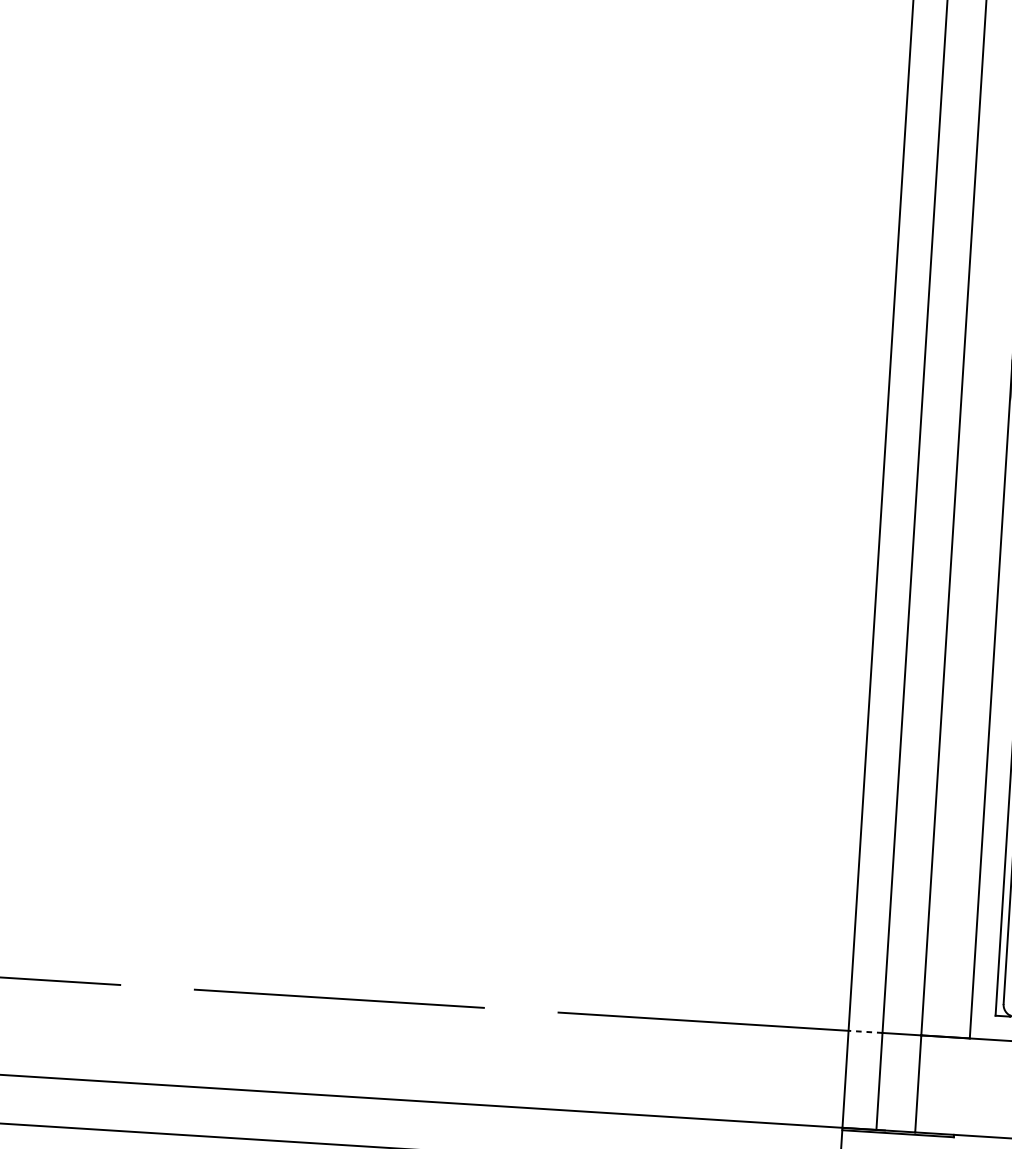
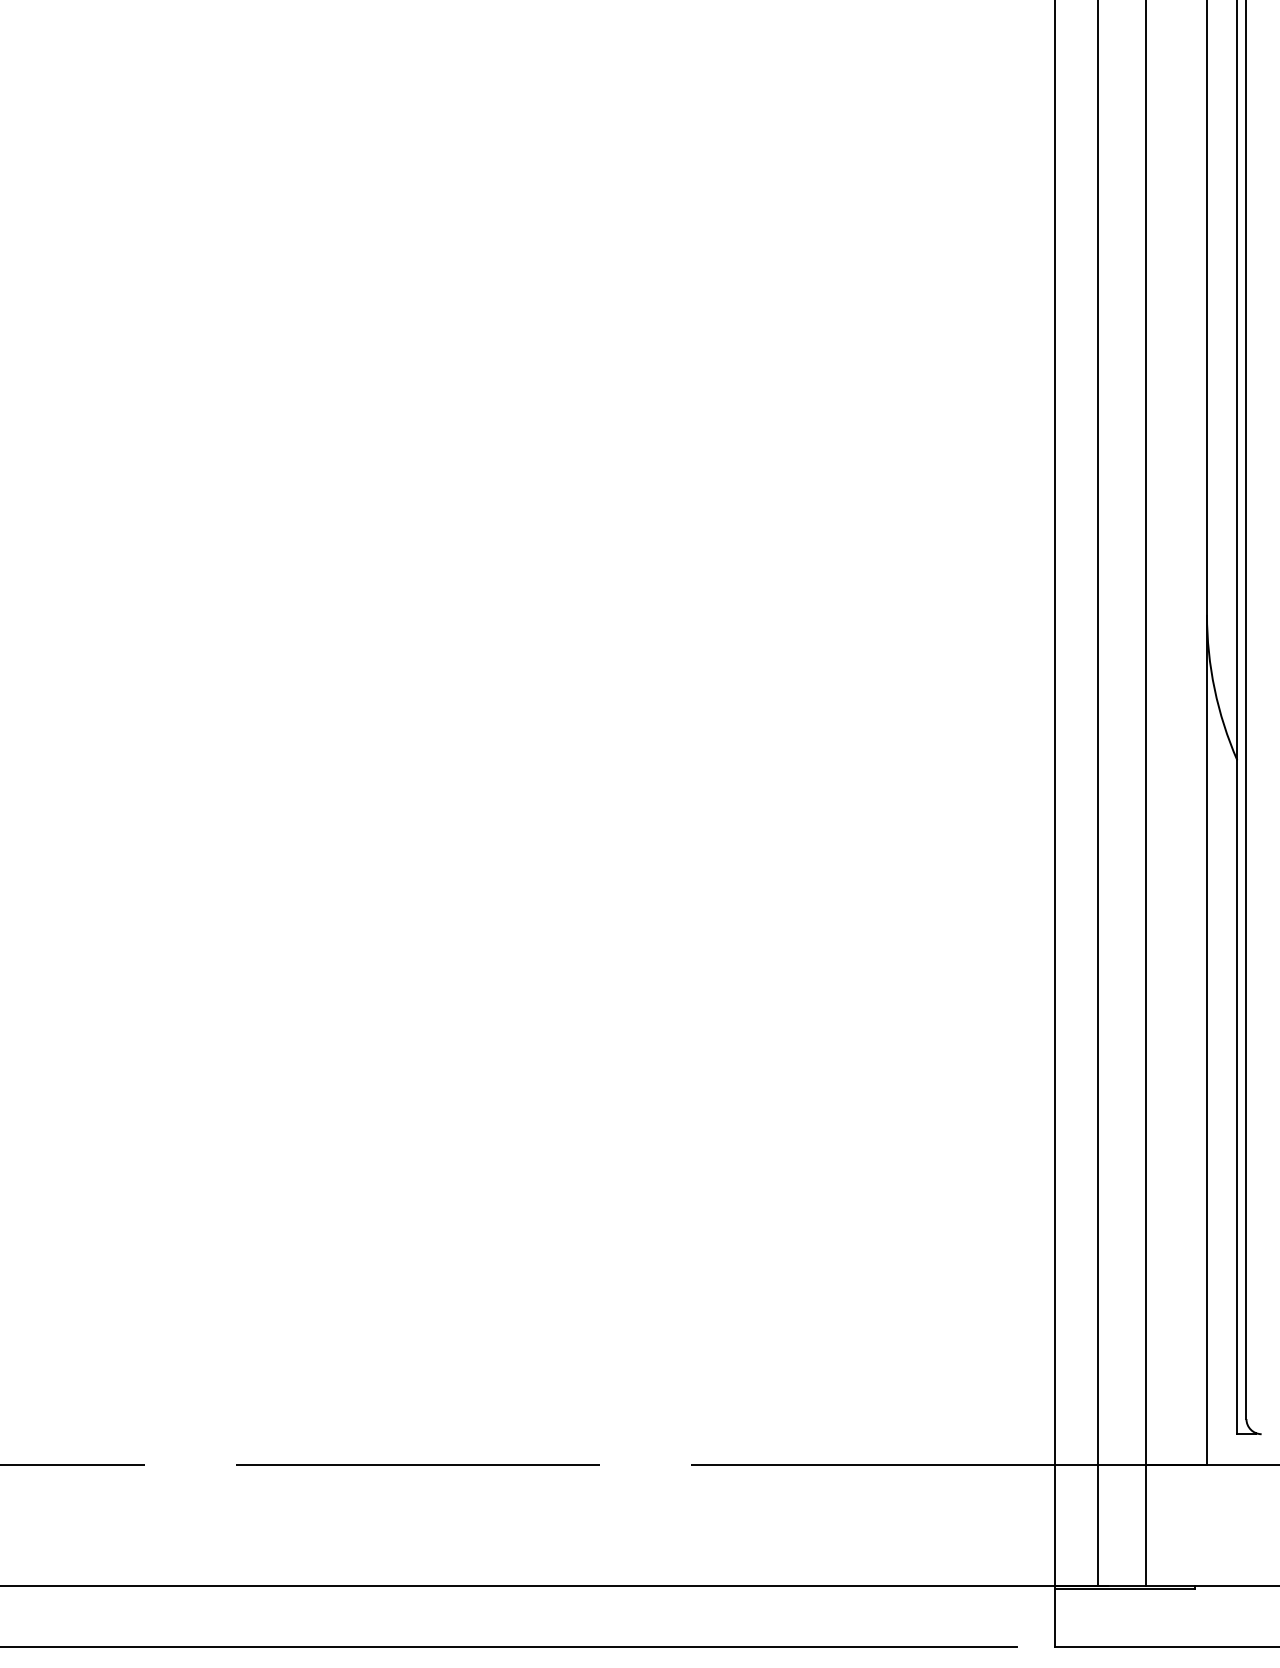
line: (865, 1031) -> (1076, 1464), dashed -> solid

